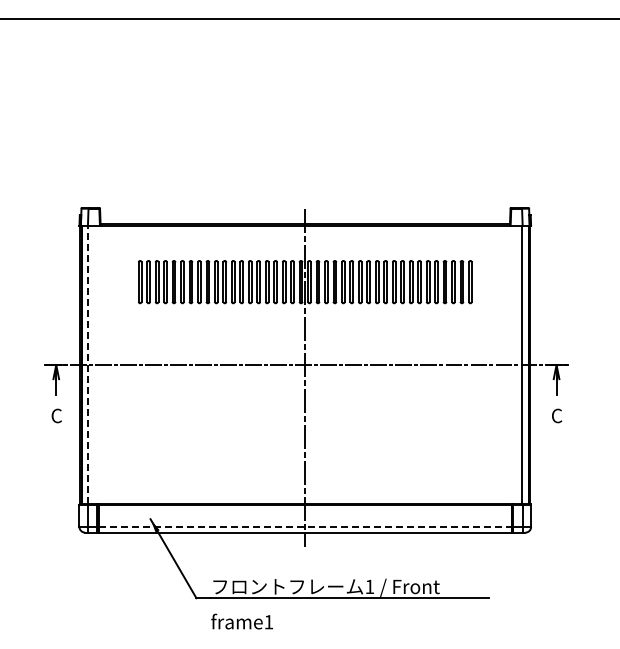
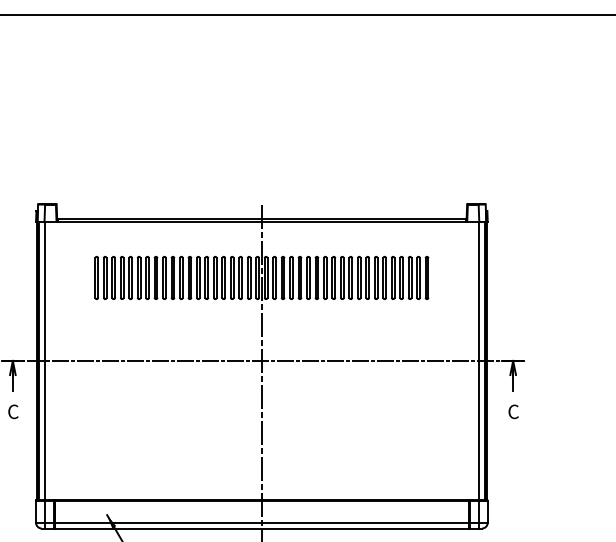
line: (88, 364) -> (45, 360), dashed -> solid
line: (305, 526) -> (262, 522), dashed -> solid

